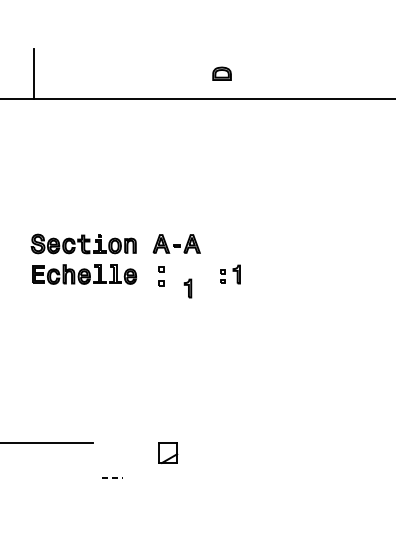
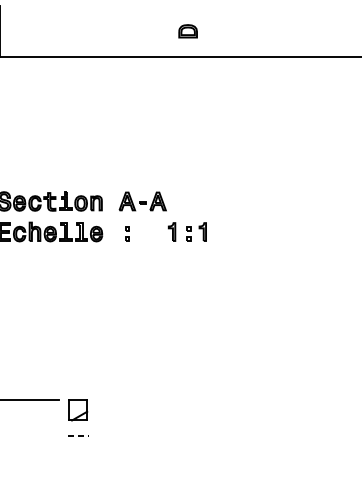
part: (160, 276) -> (126, 233), size x0.71
part: (187, 288) -> (171, 231), moved
part: (168, 452) -> (78, 409), moved

